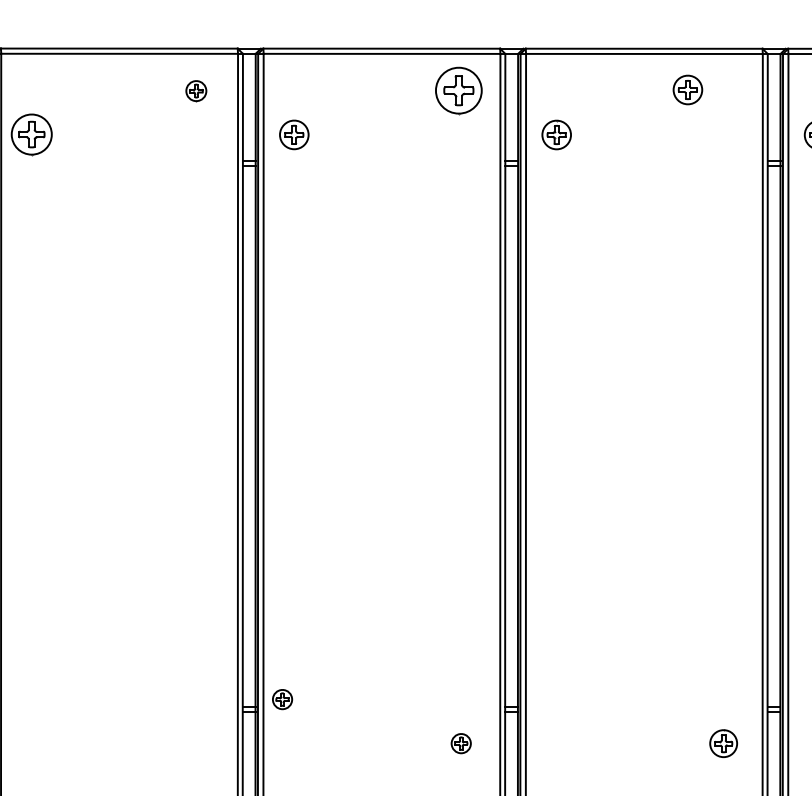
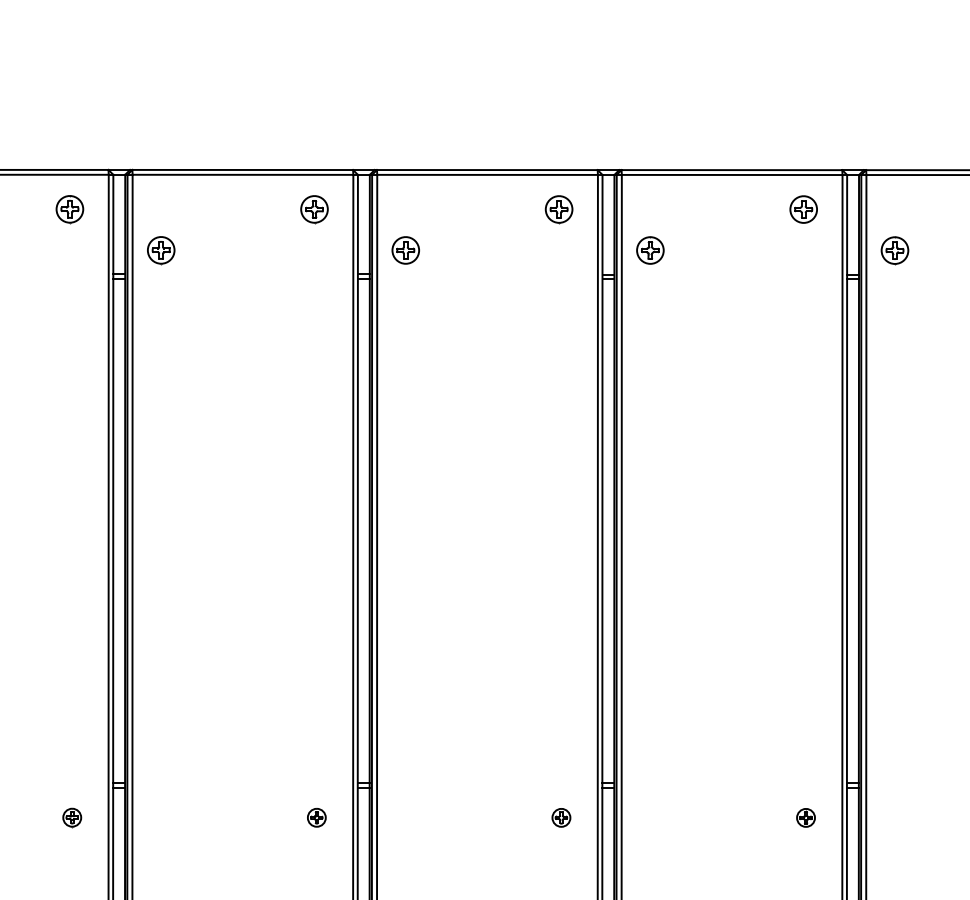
part: (687, 89) -> (803, 209), moved
part: (196, 90) -> (314, 209), size x1.43
part: (458, 90) -> (558, 209), size x0.62
part: (32, 134) -> (161, 250), size x0.71
part: (282, 699) -> (316, 817), moved
part: (723, 743) -> (805, 817), size x0.71

